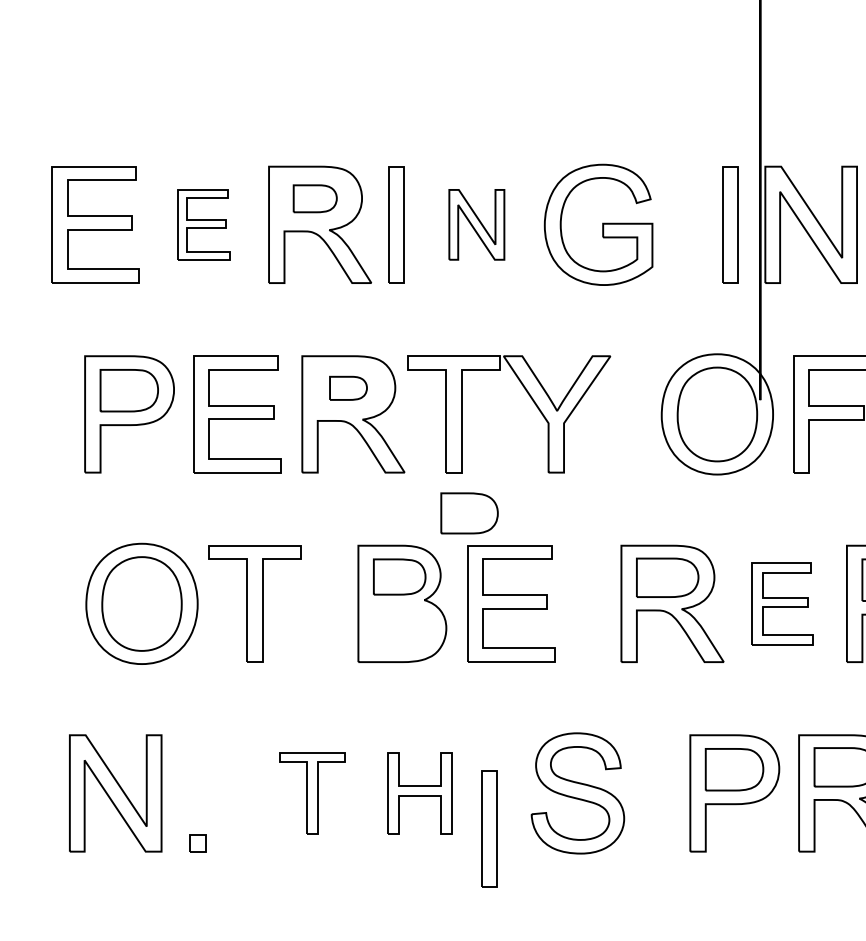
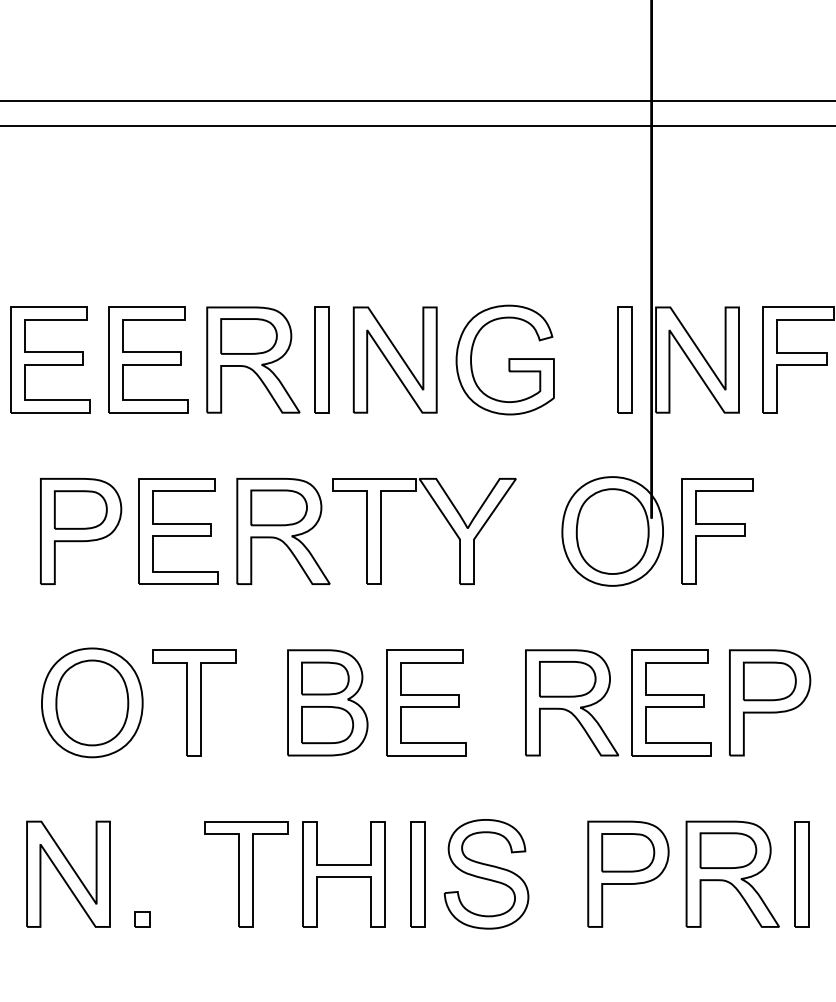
part: (314, 198) -> (248, 336), size x1.43
part: (204, 224) -> (148, 359), size x1.67
part: (476, 224) -> (394, 359), size x1.67
part: (347, 387) -> (278, 507), size x1.67
part: (469, 513) -> (327, 725), moved
part: (782, 603) -> (671, 702), size x1.43
part: (312, 793) -> (246, 874), size x1.43
part: (419, 793) -> (343, 874), size x1.43
part: (489, 829) -> (417, 874), moved

